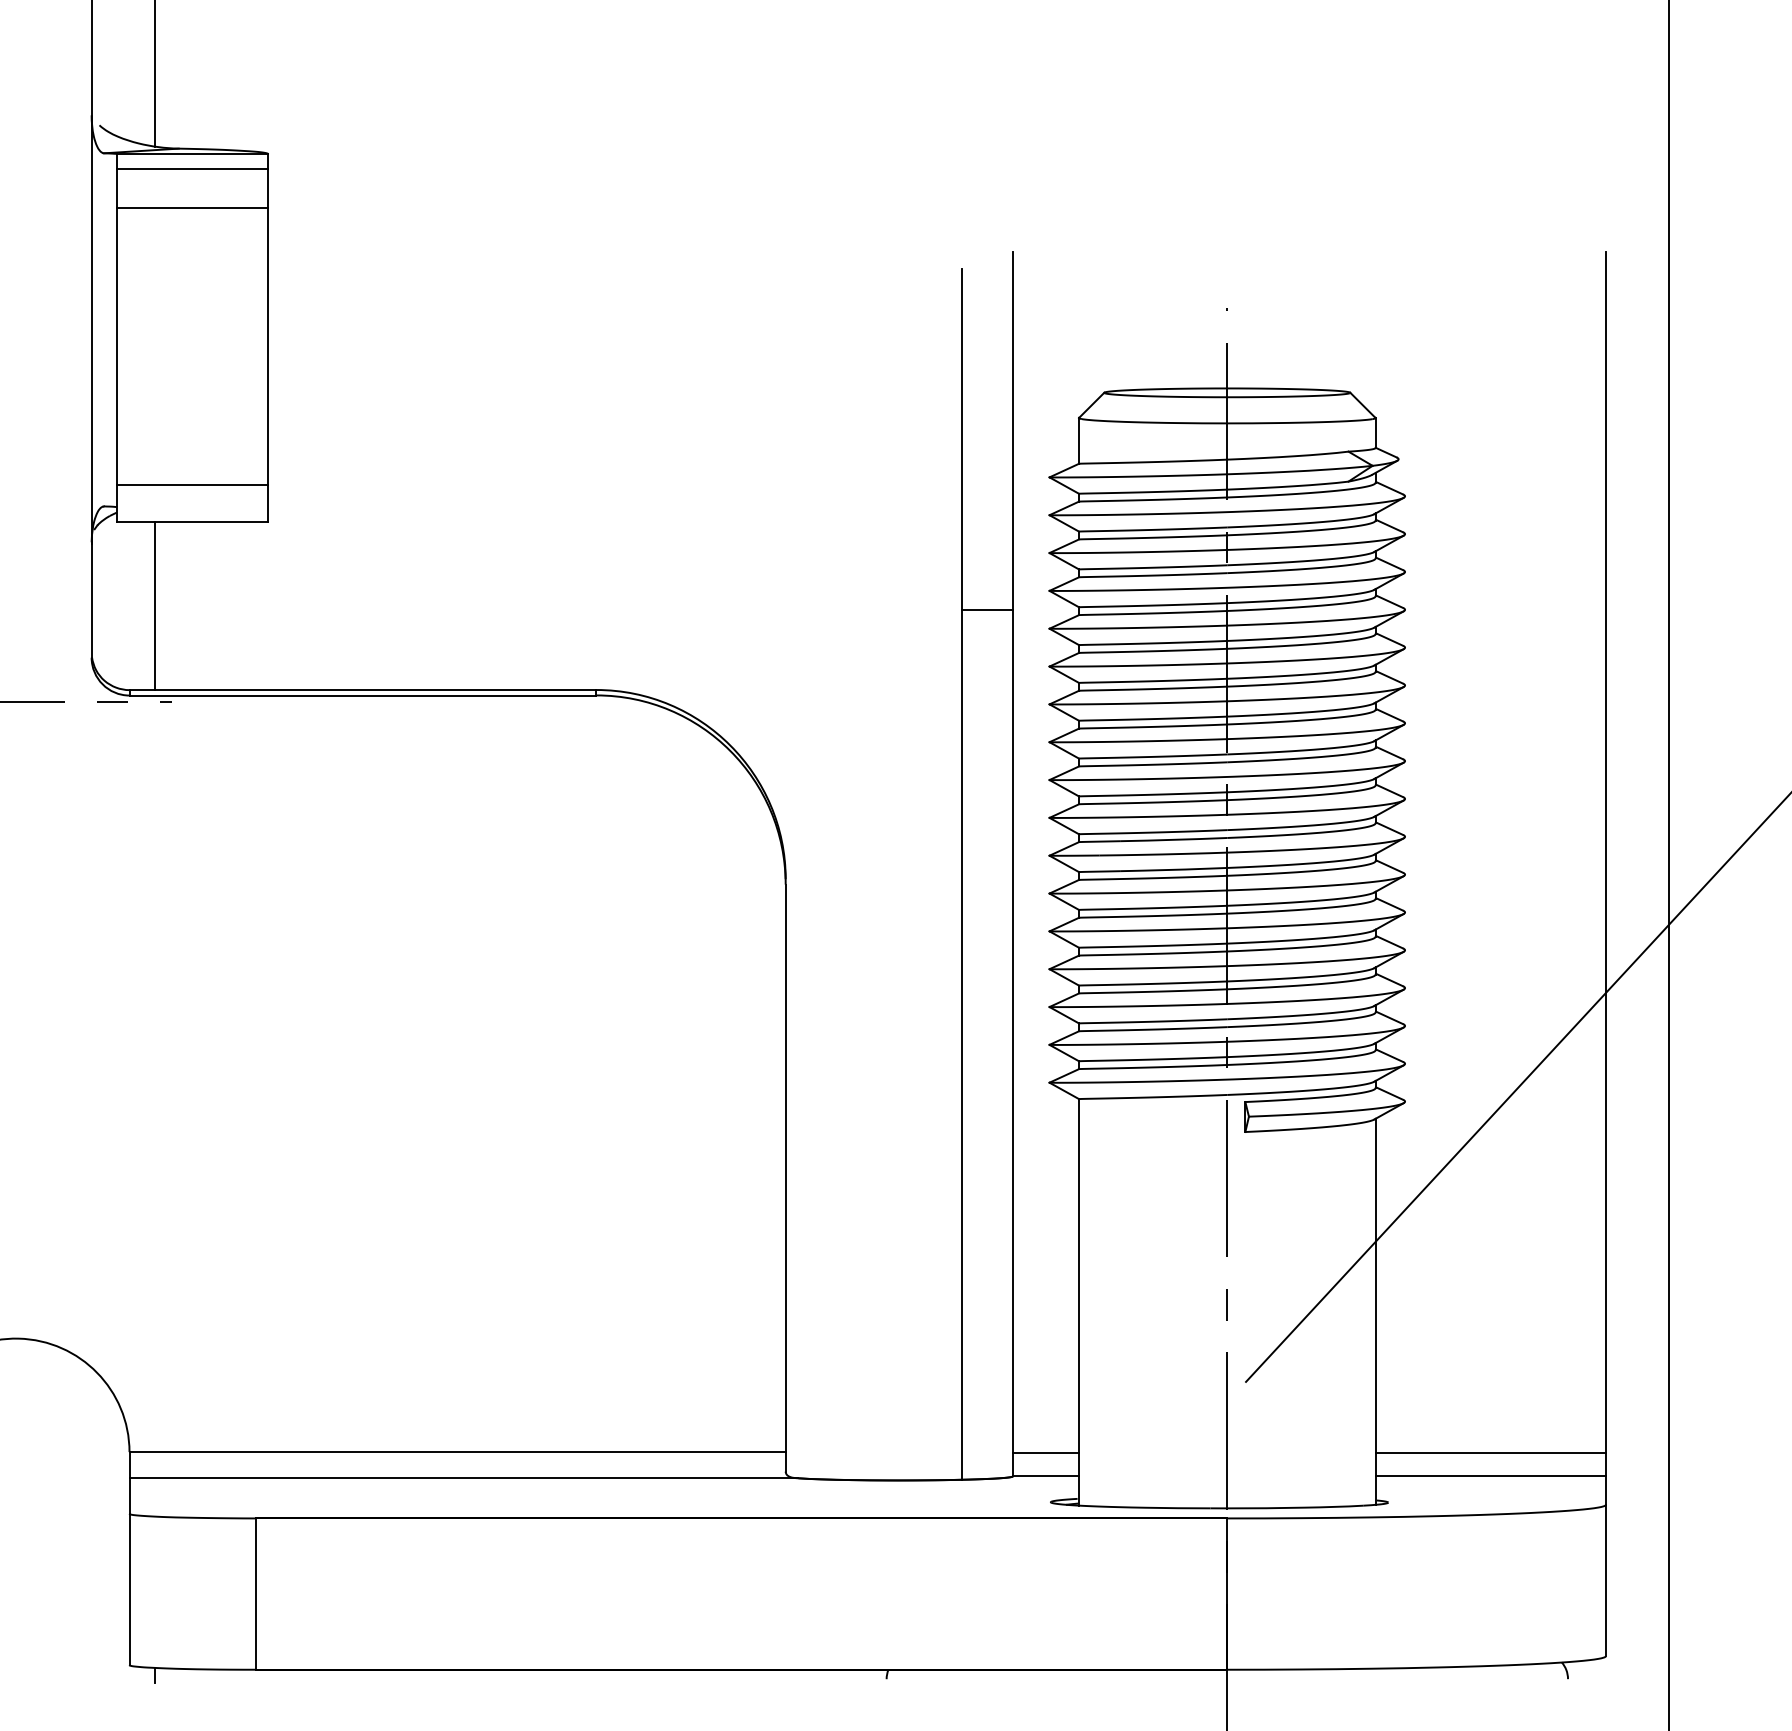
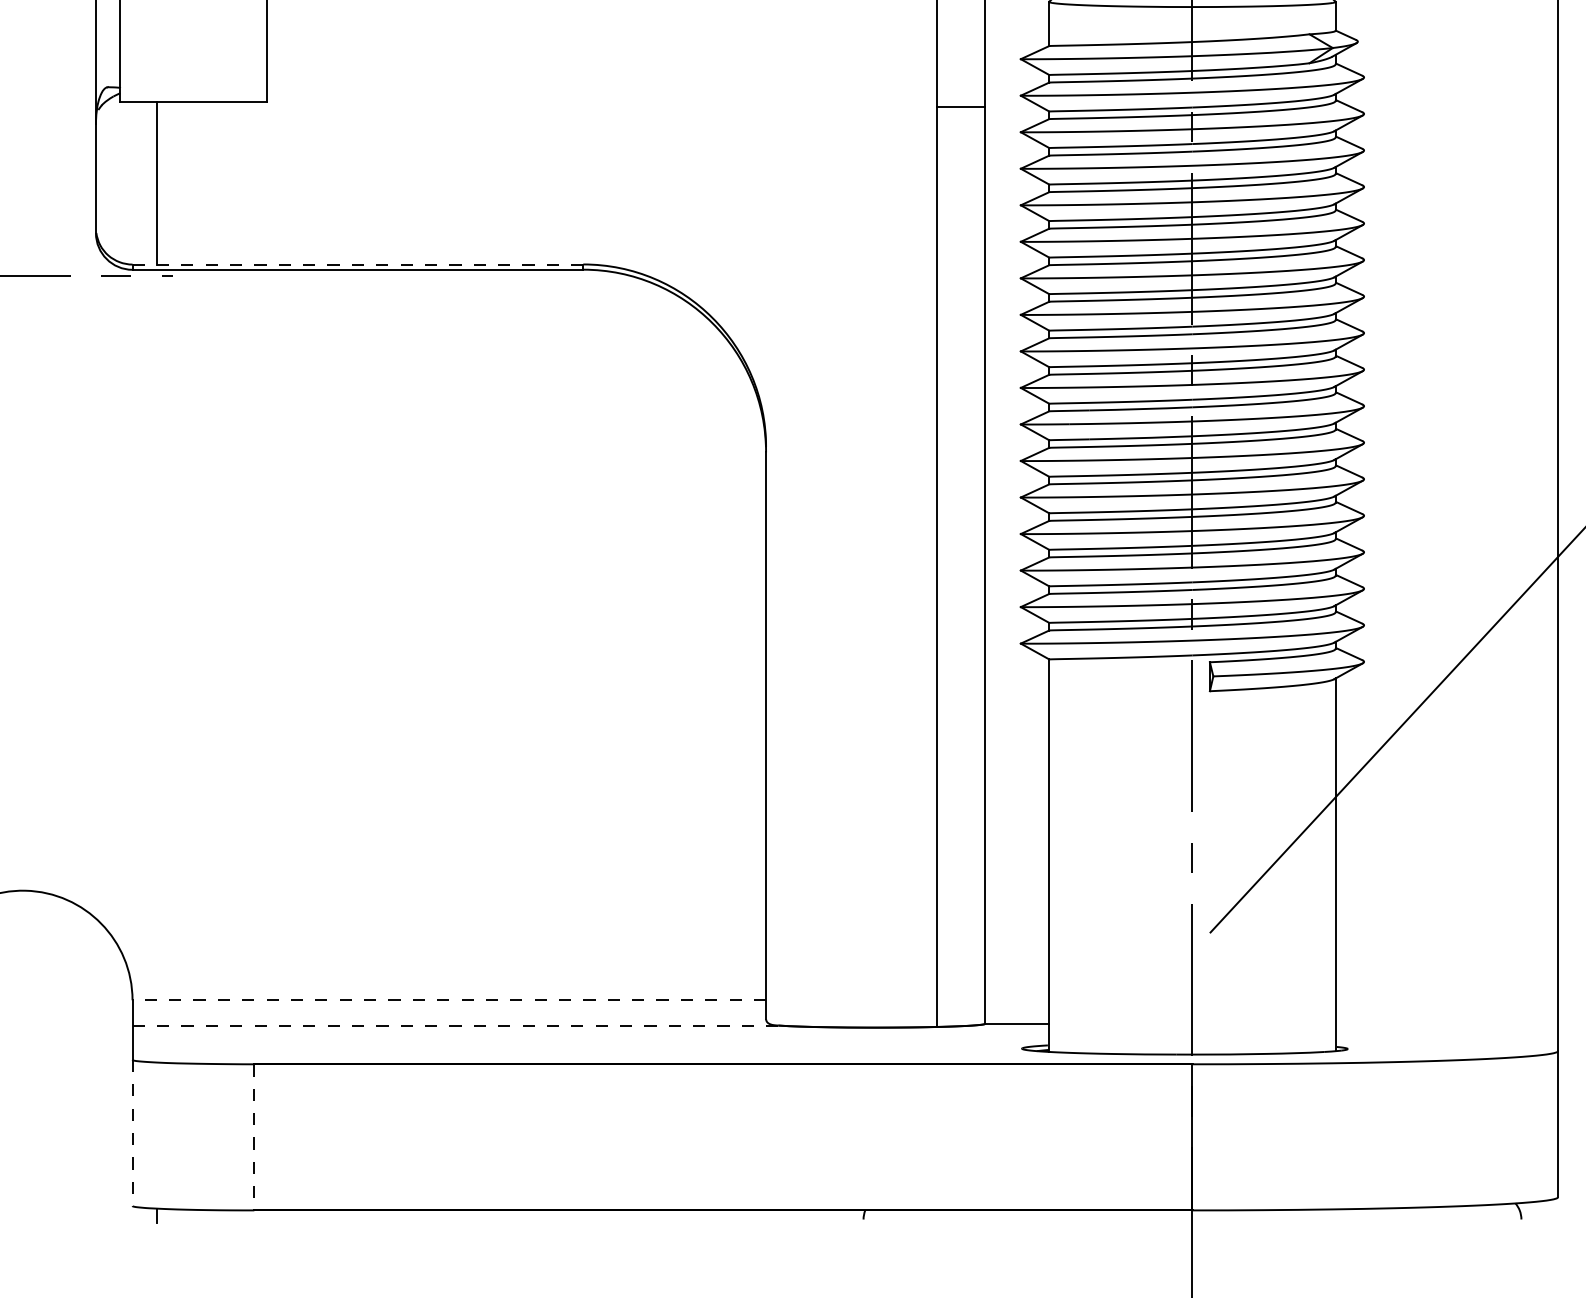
line: (192, 485) -> (193, 67), removed
line: (987, 610) -> (960, 107), moved
line: (363, 690) -> (358, 264), solid -> dashed
line: (457, 1452) -> (449, 1000), solid -> dashed
line: (1045, 1453) -> (1016, 1001), removed
line: (1490, 1453) -> (1446, 1001), removed
line: (1490, 1476) -> (1446, 1023), removed
line: (463, 1478) -> (455, 1025), solid -> dashed
line: (129, 1589) -> (132, 1132), solid -> dashed
line: (255, 1594) -> (254, 1137), solid -> dashed

